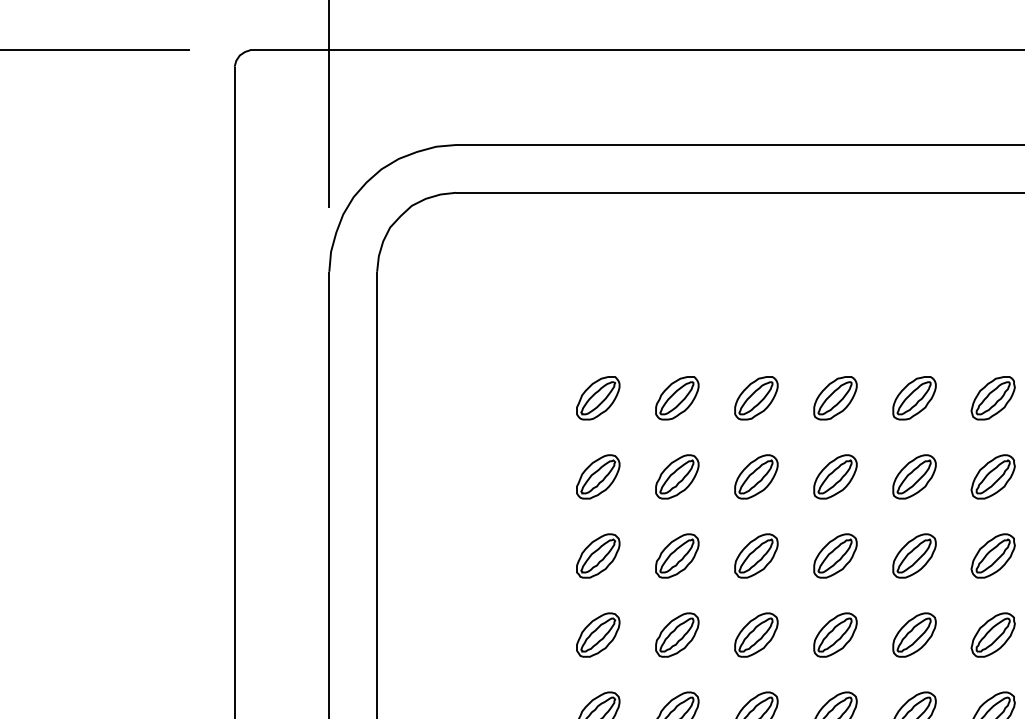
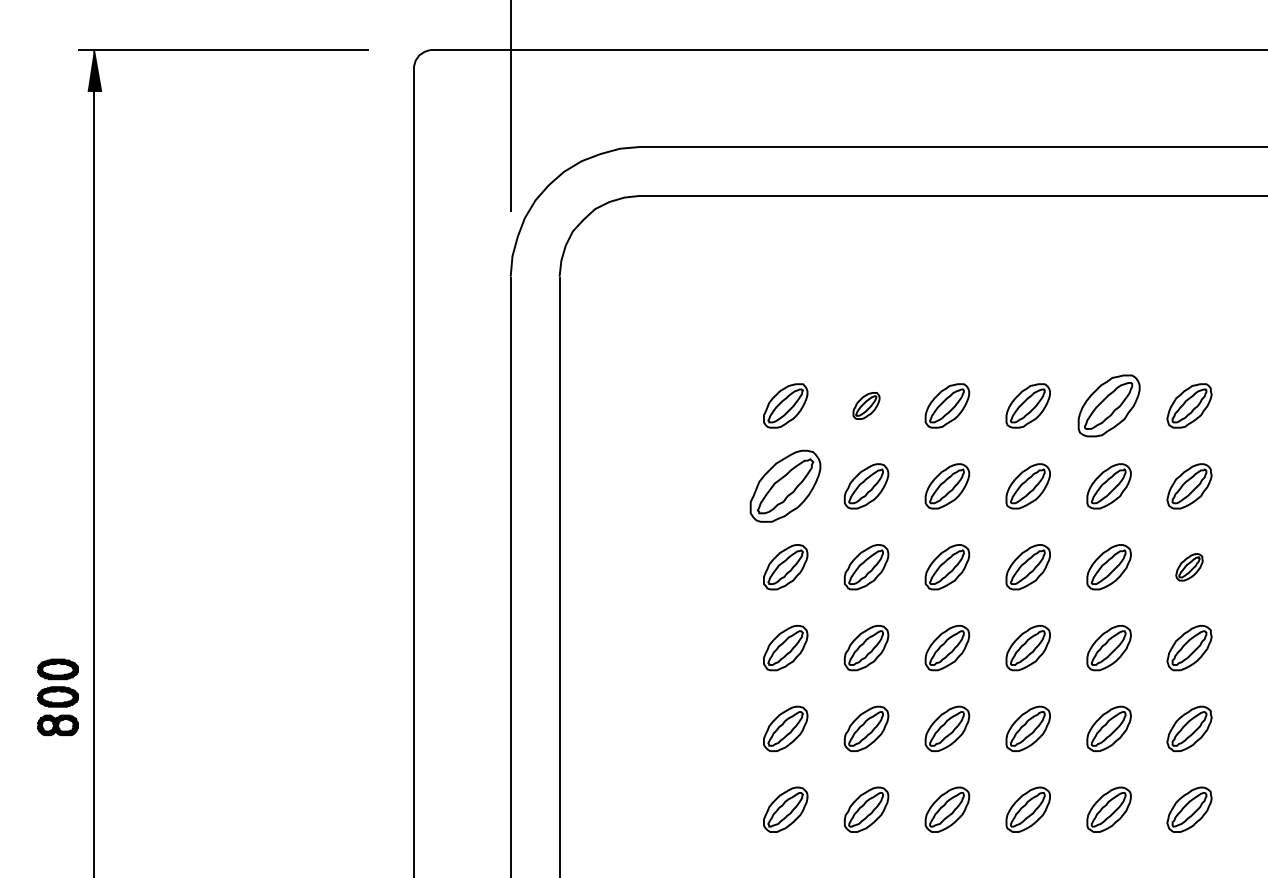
part: (677, 397) -> (866, 405), size x0.6
part: (913, 397) -> (1108, 405), size x1.4
part: (598, 477) -> (785, 486), size x1.6
part: (993, 556) -> (1189, 567), size x0.6

